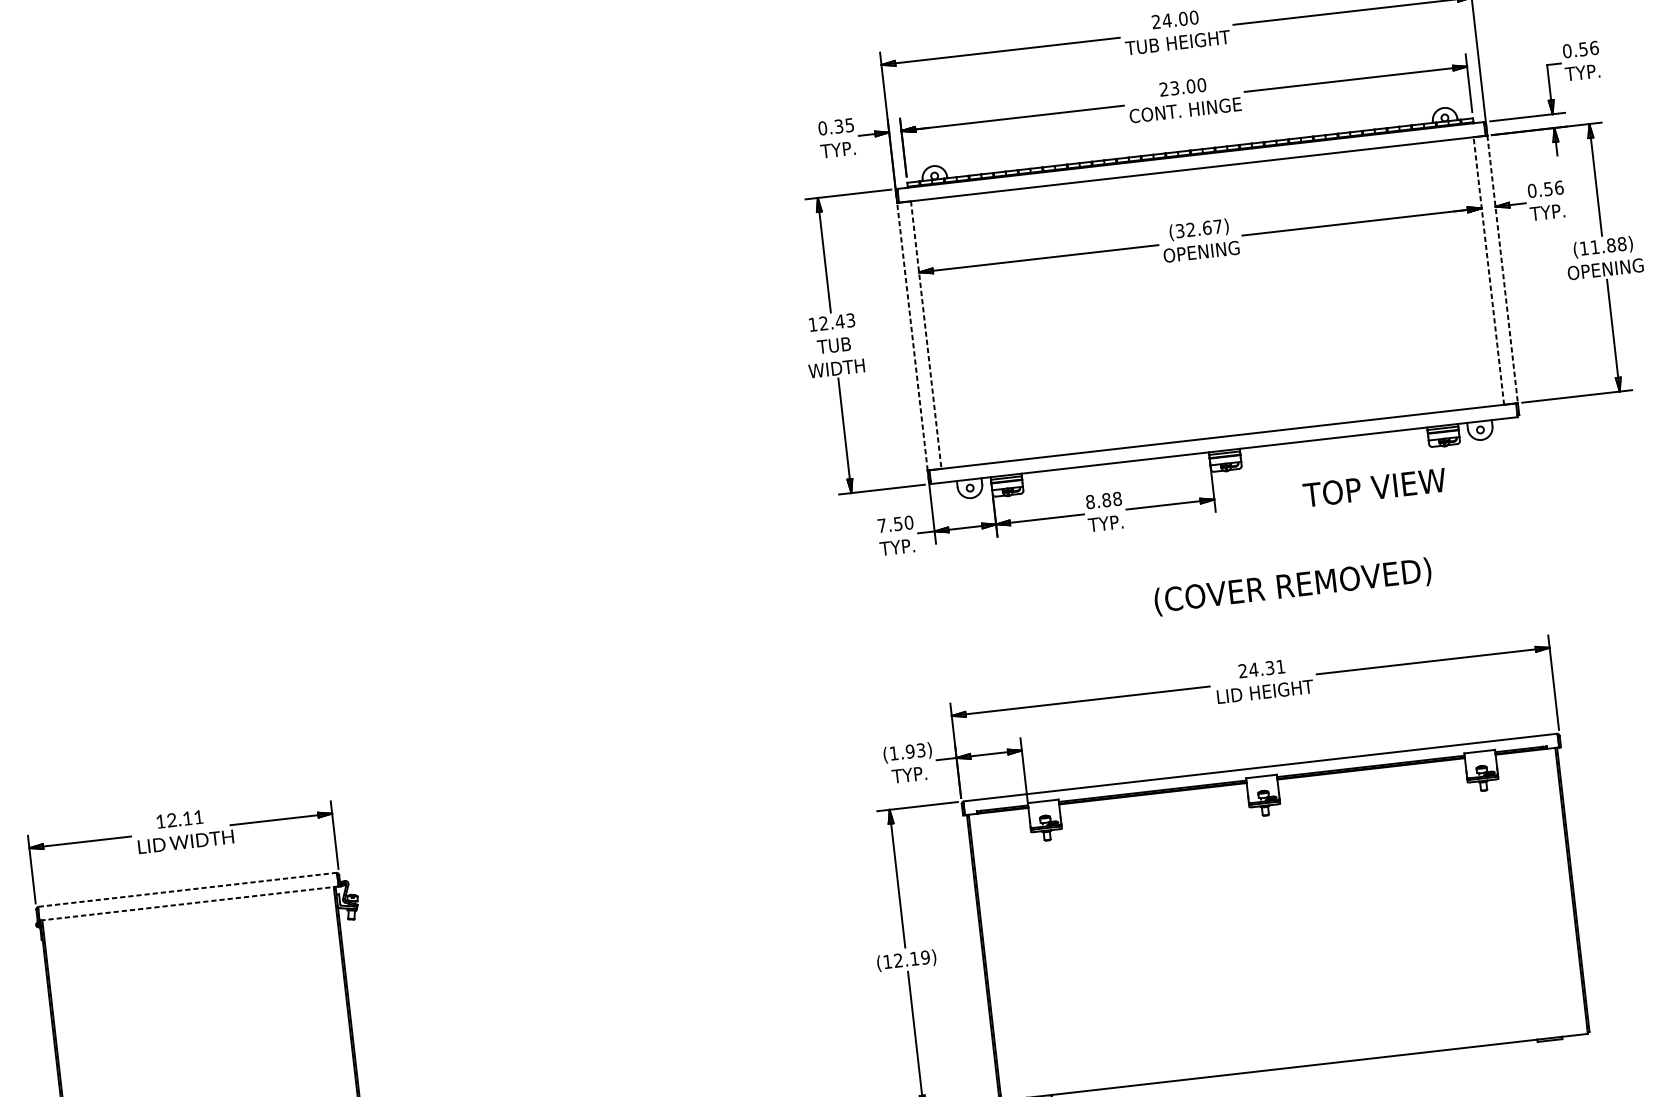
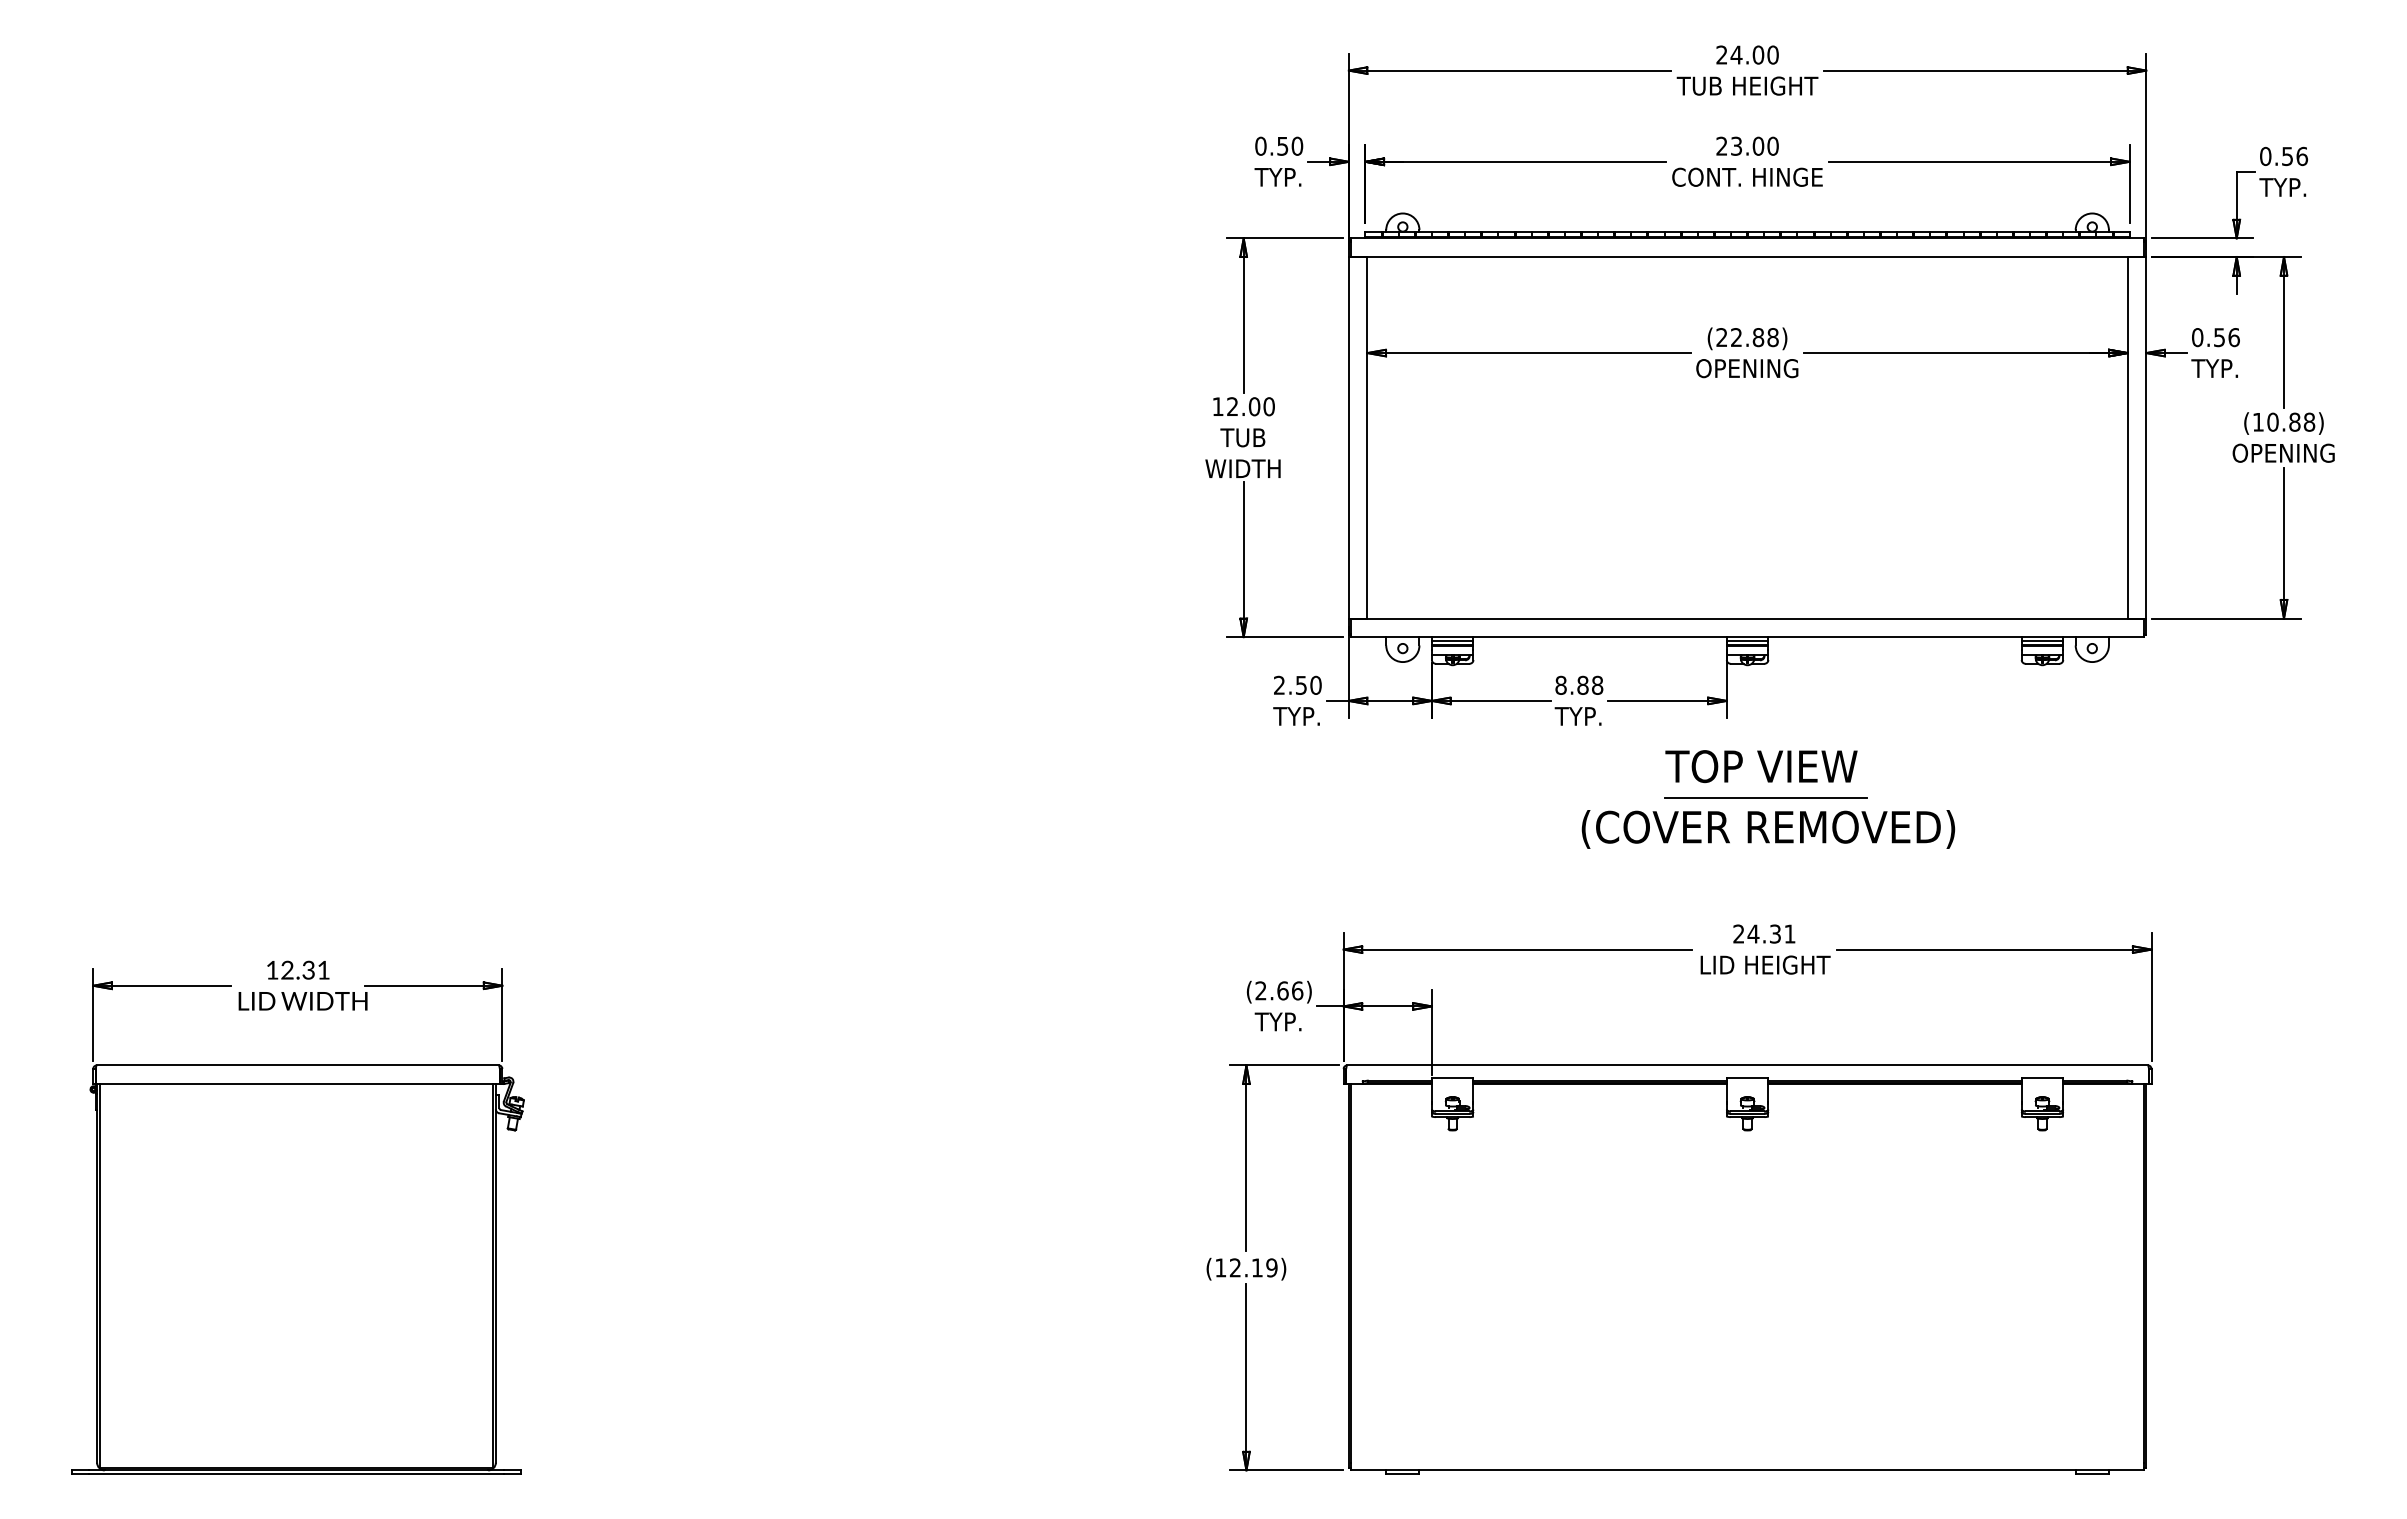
text: (844, 125) -> (1290, 145), 0.35 -> 0.50
text: (1199, 228) -> (1747, 337), (32.67) -> (22.88)
text: (1594, 246) -> (2272, 421), (11.88) -> (10.88)
line: (1502, 269) -> (2146, 437), dashed -> solid
line: (1488, 270) -> (2127, 437), dashed -> solid
text: (845, 320) -> (1261, 406), 12.43 -> 12.00
line: (926, 334) -> (1367, 437), dashed -> solid
line: (912, 336) -> (1348, 437), dashed -> solid
text: (1374, 487) -> (1761, 766), moved
text: (881, 525) -> (1279, 684), 7.50 -> 2.50
line: (1251, 568) -> (1765, 798), added
text: (1293, 586) -> (1768, 829), moved
text: (907, 751) -> (1279, 990), (1.93) -> (2.66)
text: (187, 817) -> (308, 969), 12.11 -> 12.31
line: (188, 889) -> (298, 1065), dashed -> solid
line: (188, 903) -> (297, 1084), dashed -> solid

